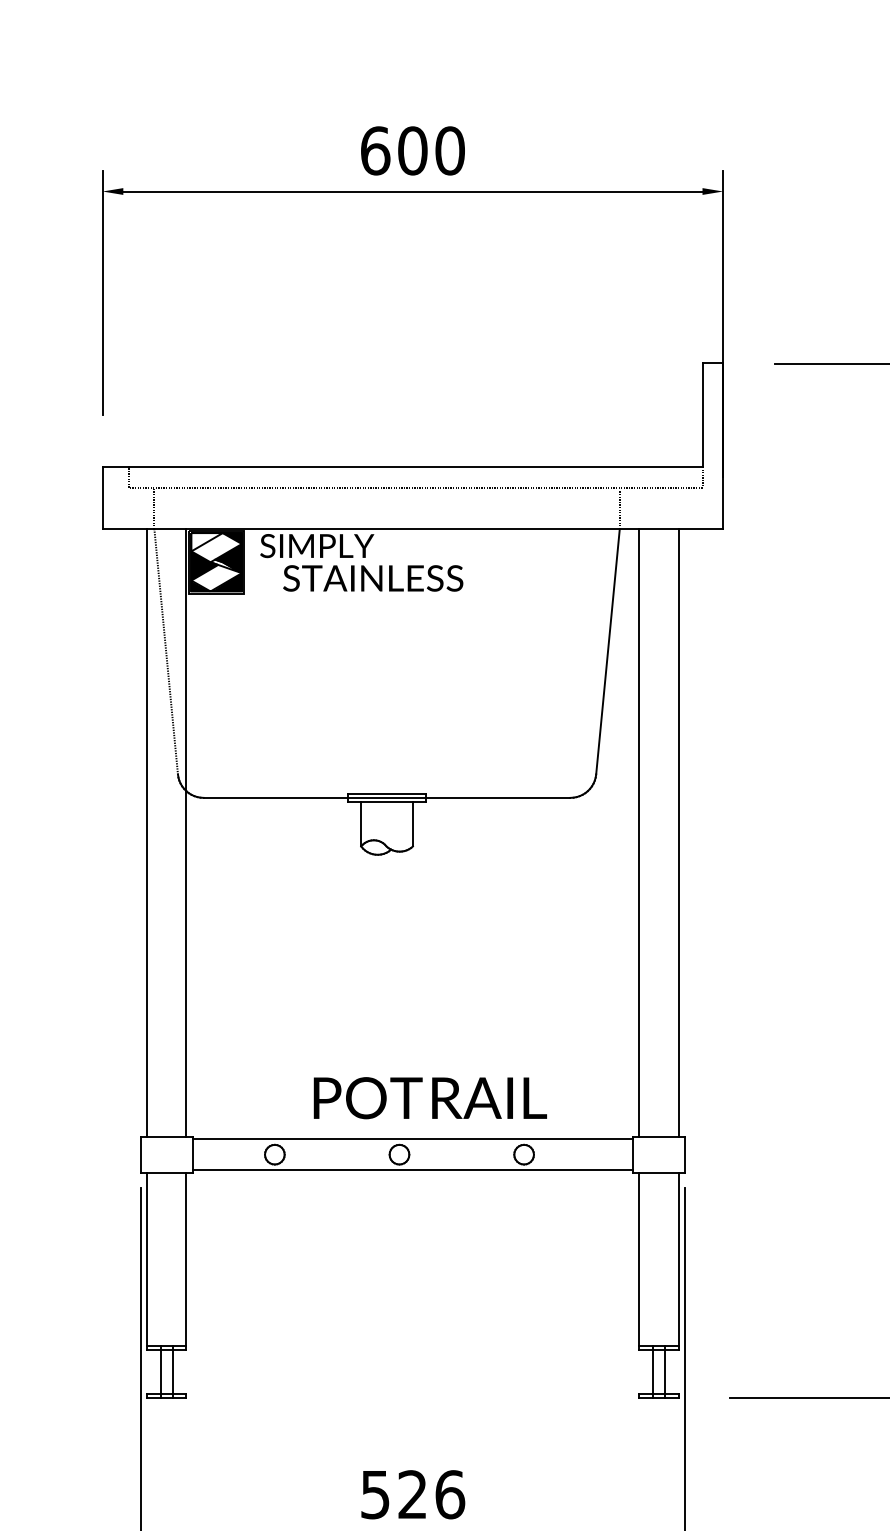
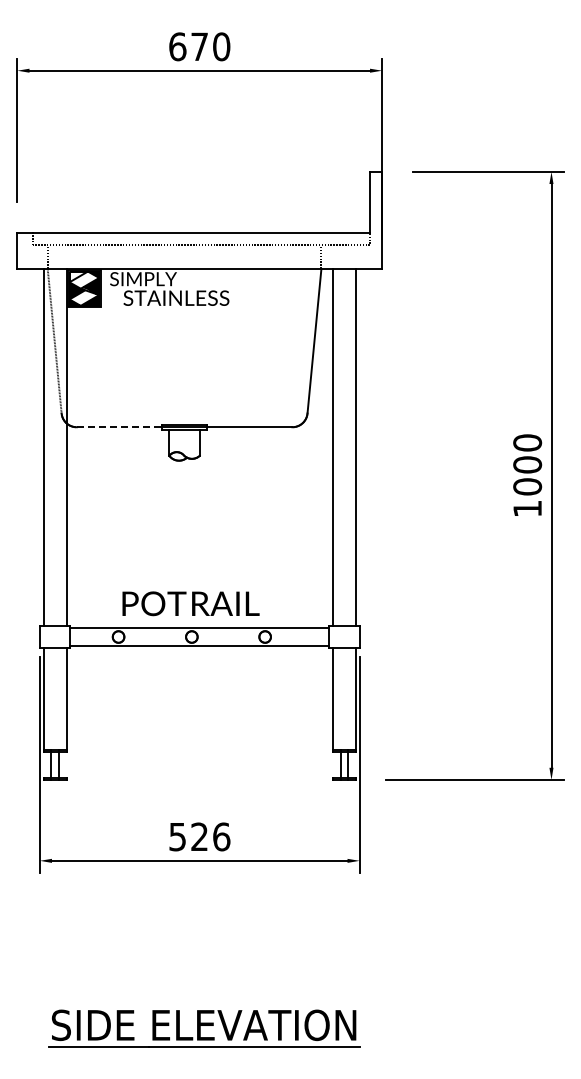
text: (412, 150) -> (199, 46), 600 -> 670
line: (276, 798) -> (119, 427), solid -> dashed
text: (429, 1097) -> (190, 603), moved

